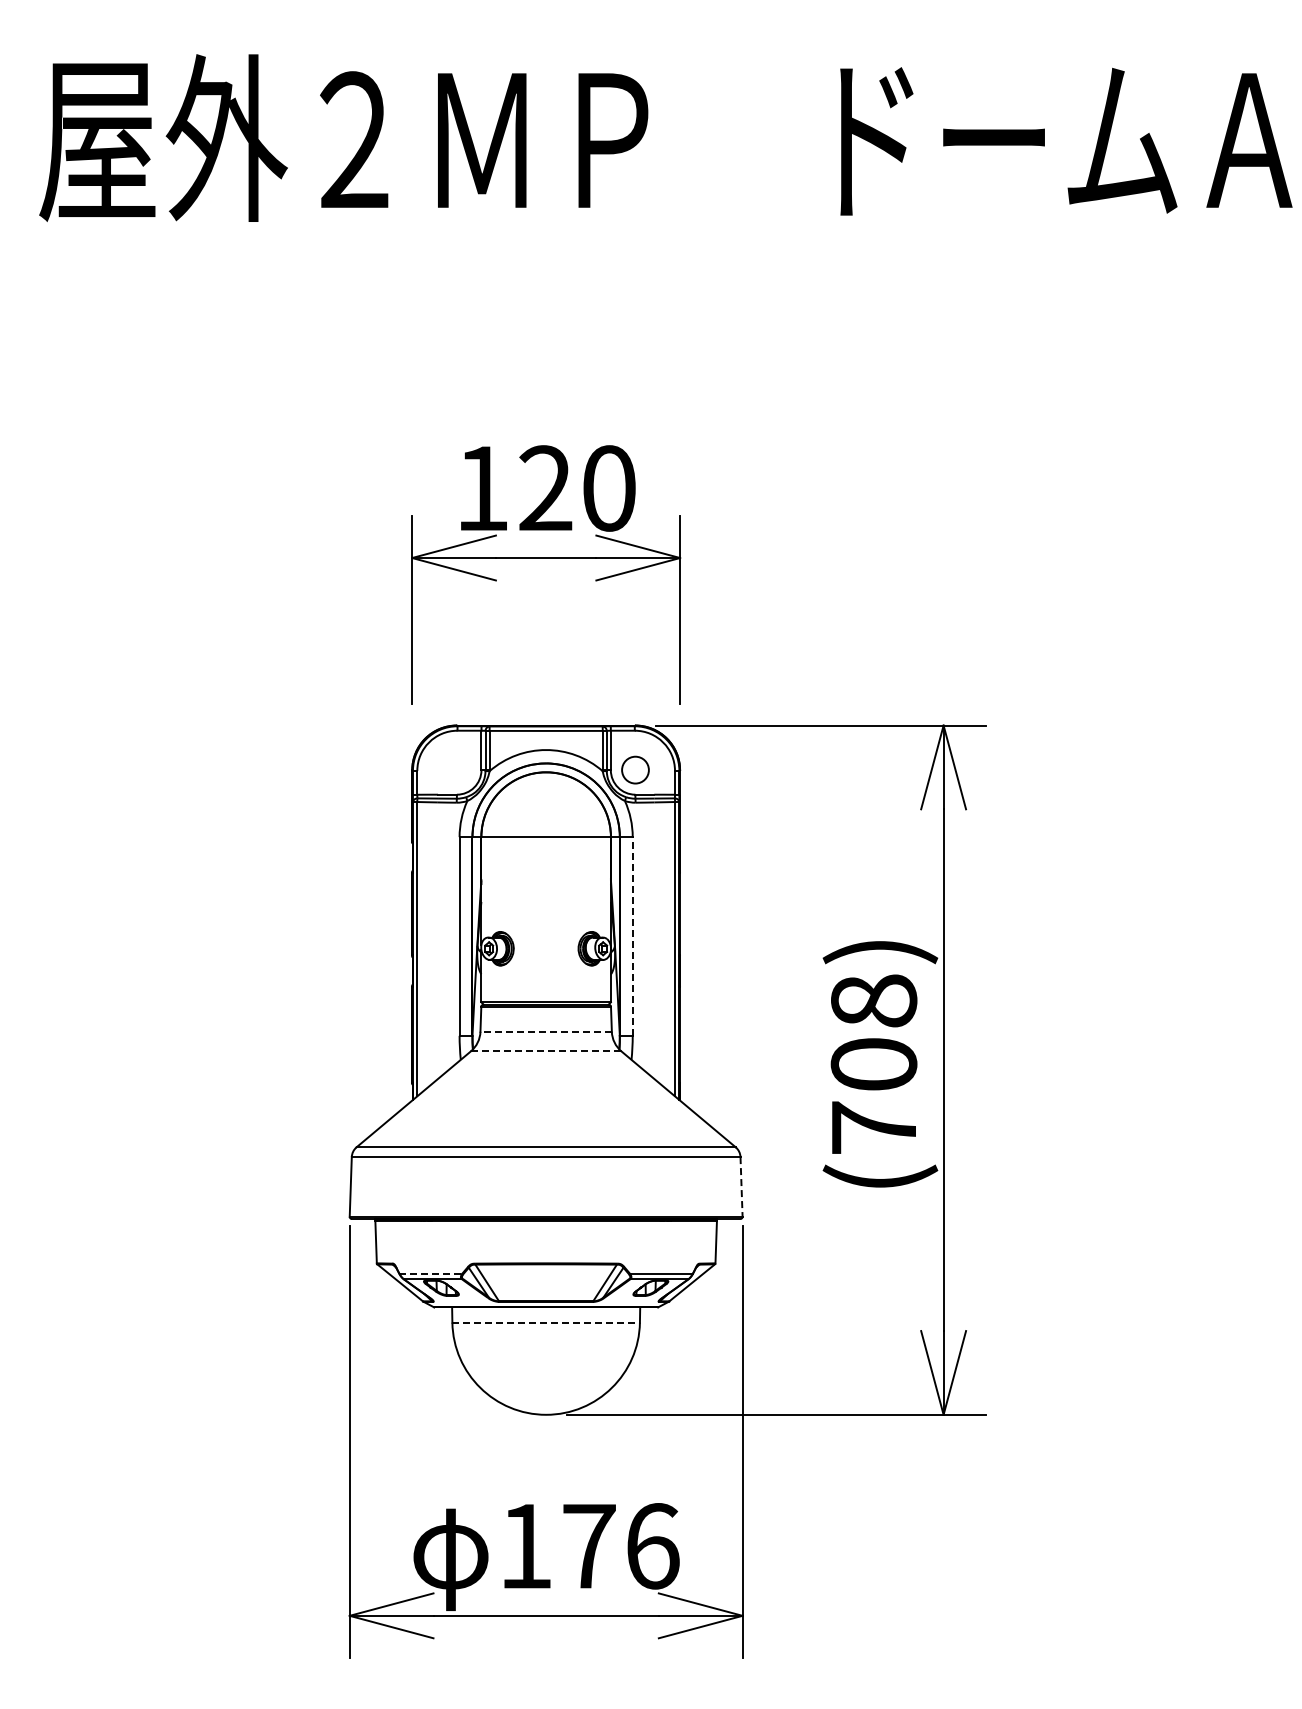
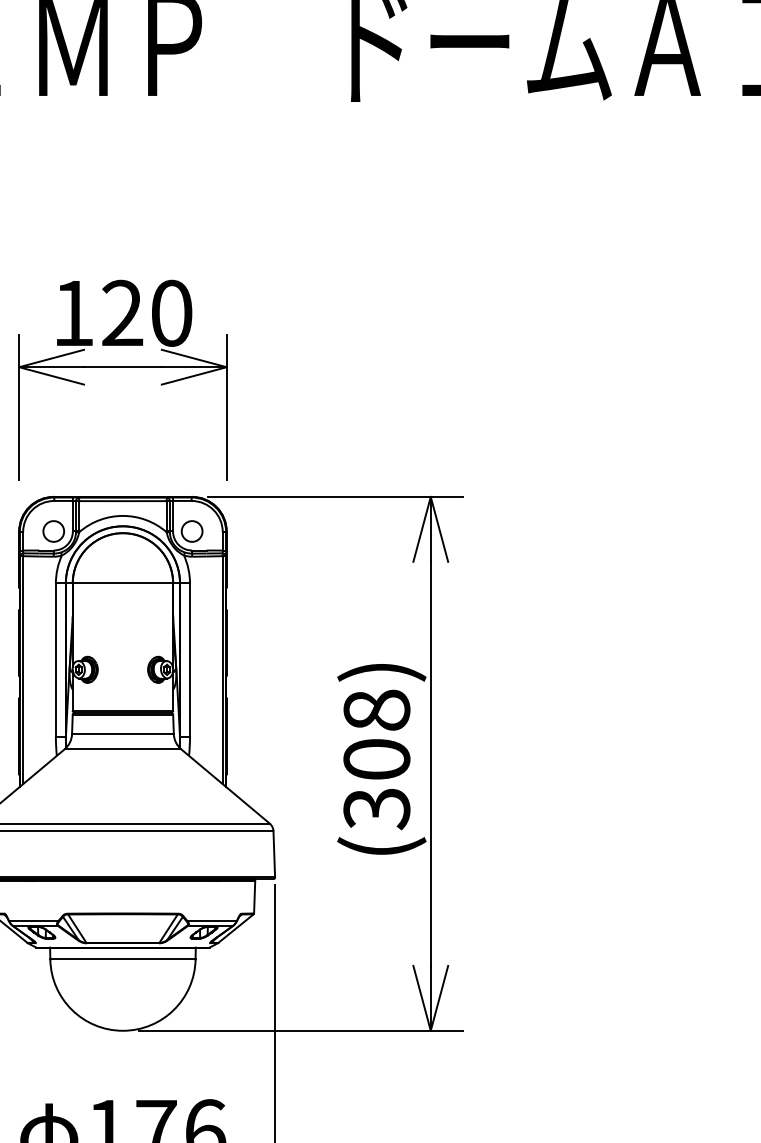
circle: (456, 769) -> (53, 531), added
line: (632, 936) -> (189, 660), dashed -> solid
line: (546, 1031) -> (123, 733), dashed -> solid
line: (545, 1051) -> (122, 749), dashed -> solid
text: (873, 1128) -> (376, 809), (708) -> (308)
line: (741, 1186) -> (274, 853), dashed -> solid
line: (430, 1273) -> (33, 921), dashed -> solid
line: (546, 1322) -> (123, 959), dashed -> solid

